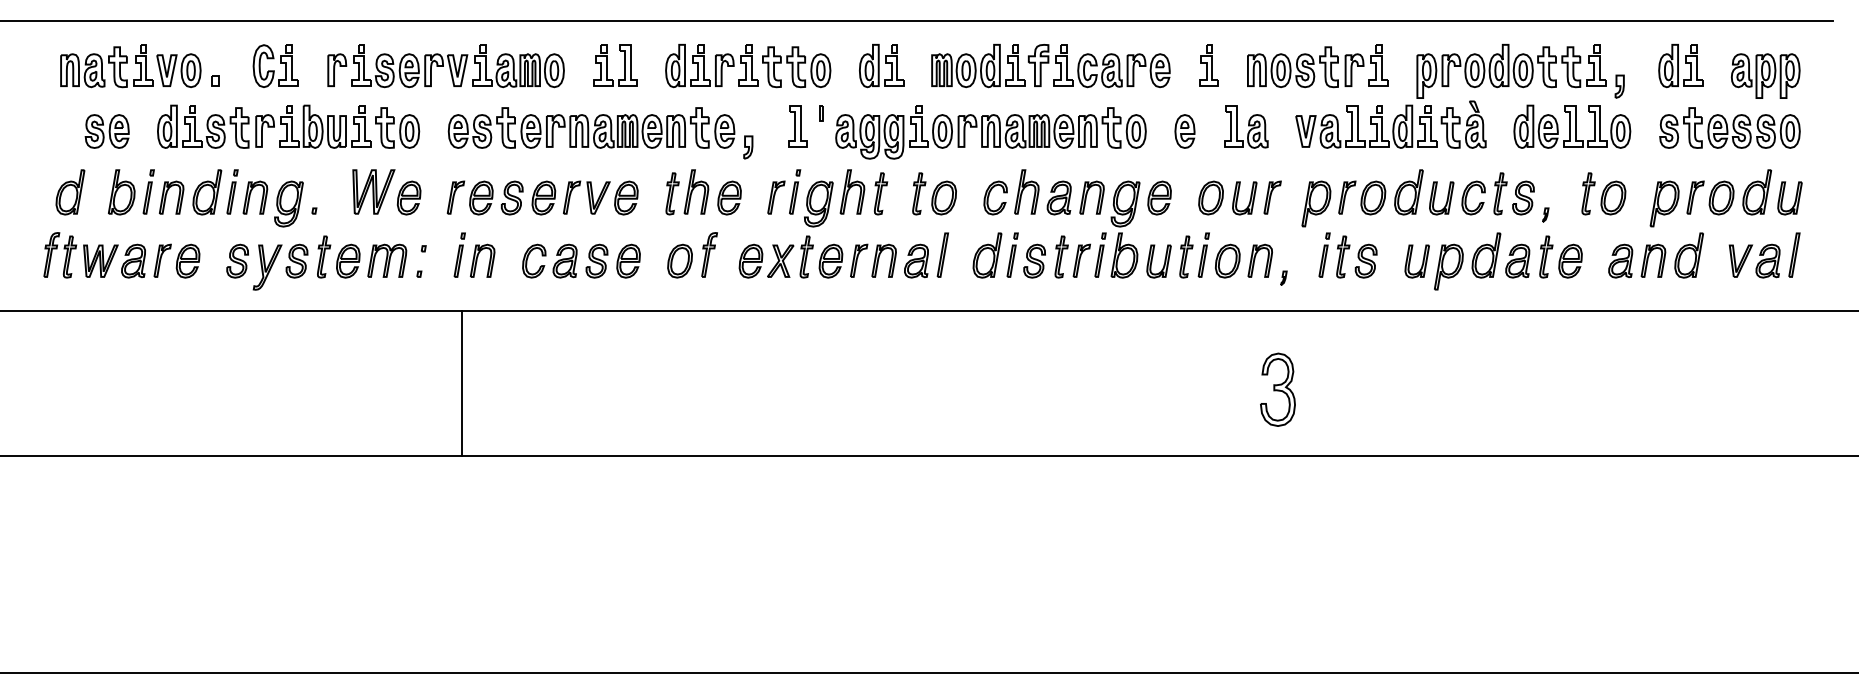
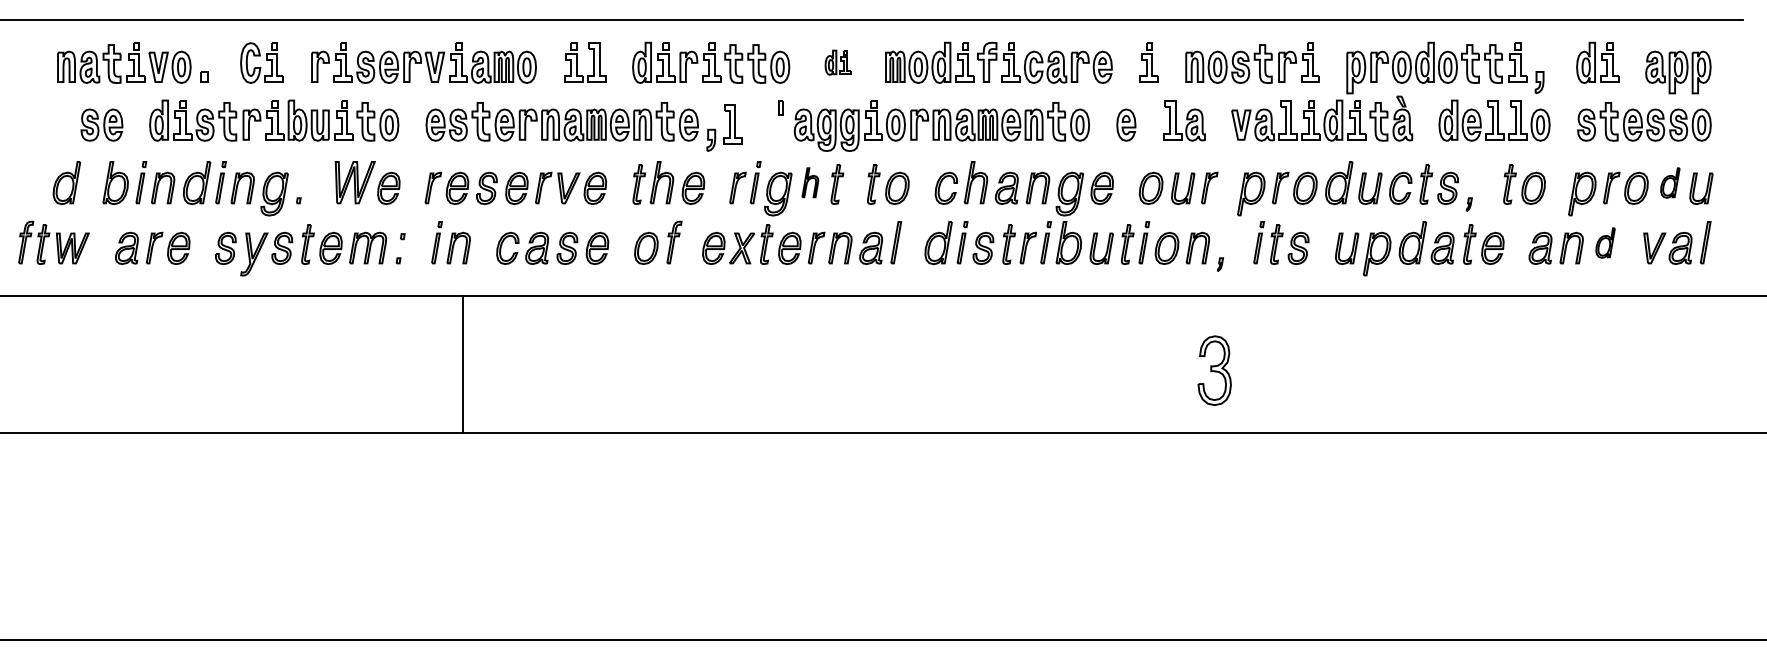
part: (881, 65) -> (837, 62), size x0.6
part: (798, 126) -> (732, 124), moved
part: (852, 191) -> (810, 182), size x0.7
part: (1757, 191) -> (1670, 182), size x0.7
part: (80, 254) -> (53, 242), moved
part: (1689, 254) -> (1605, 242), size x0.7
line: (462, 383) -> (463, 364), moved

